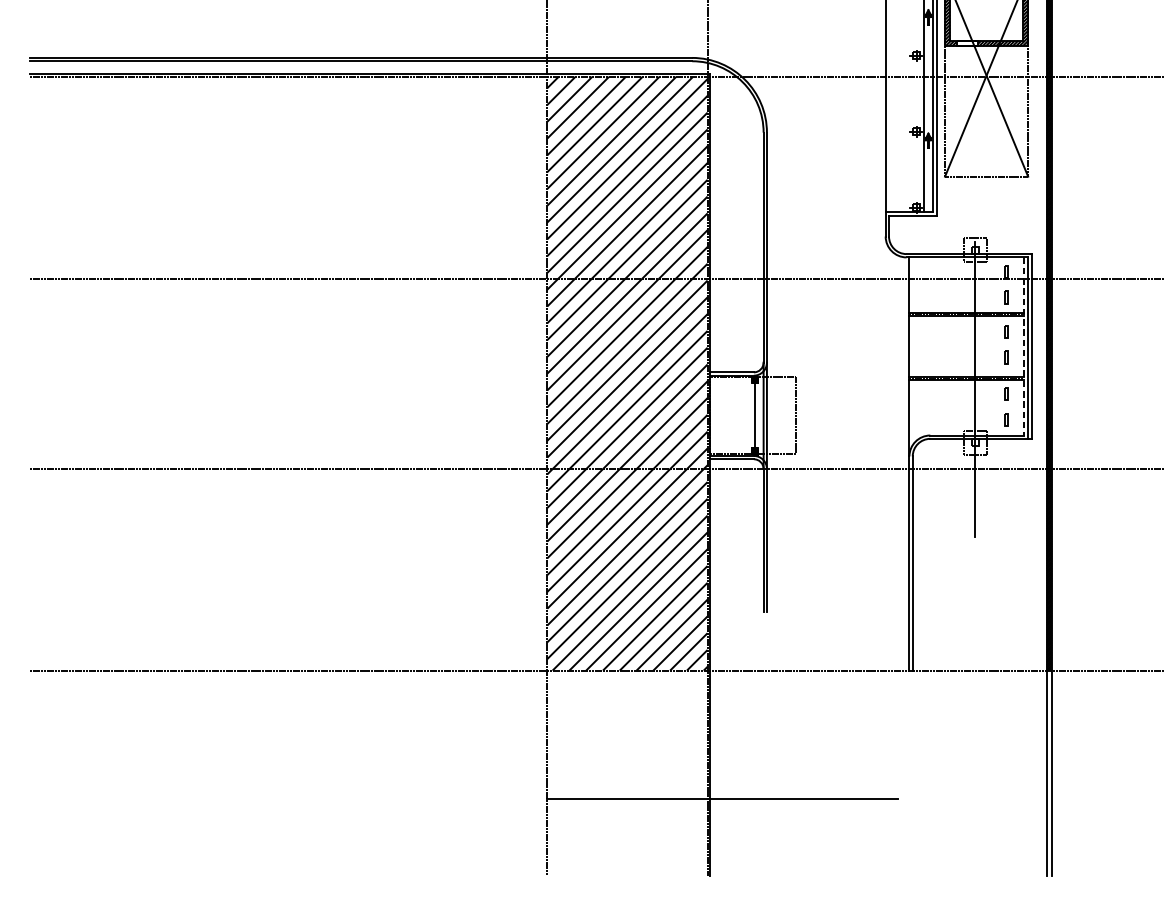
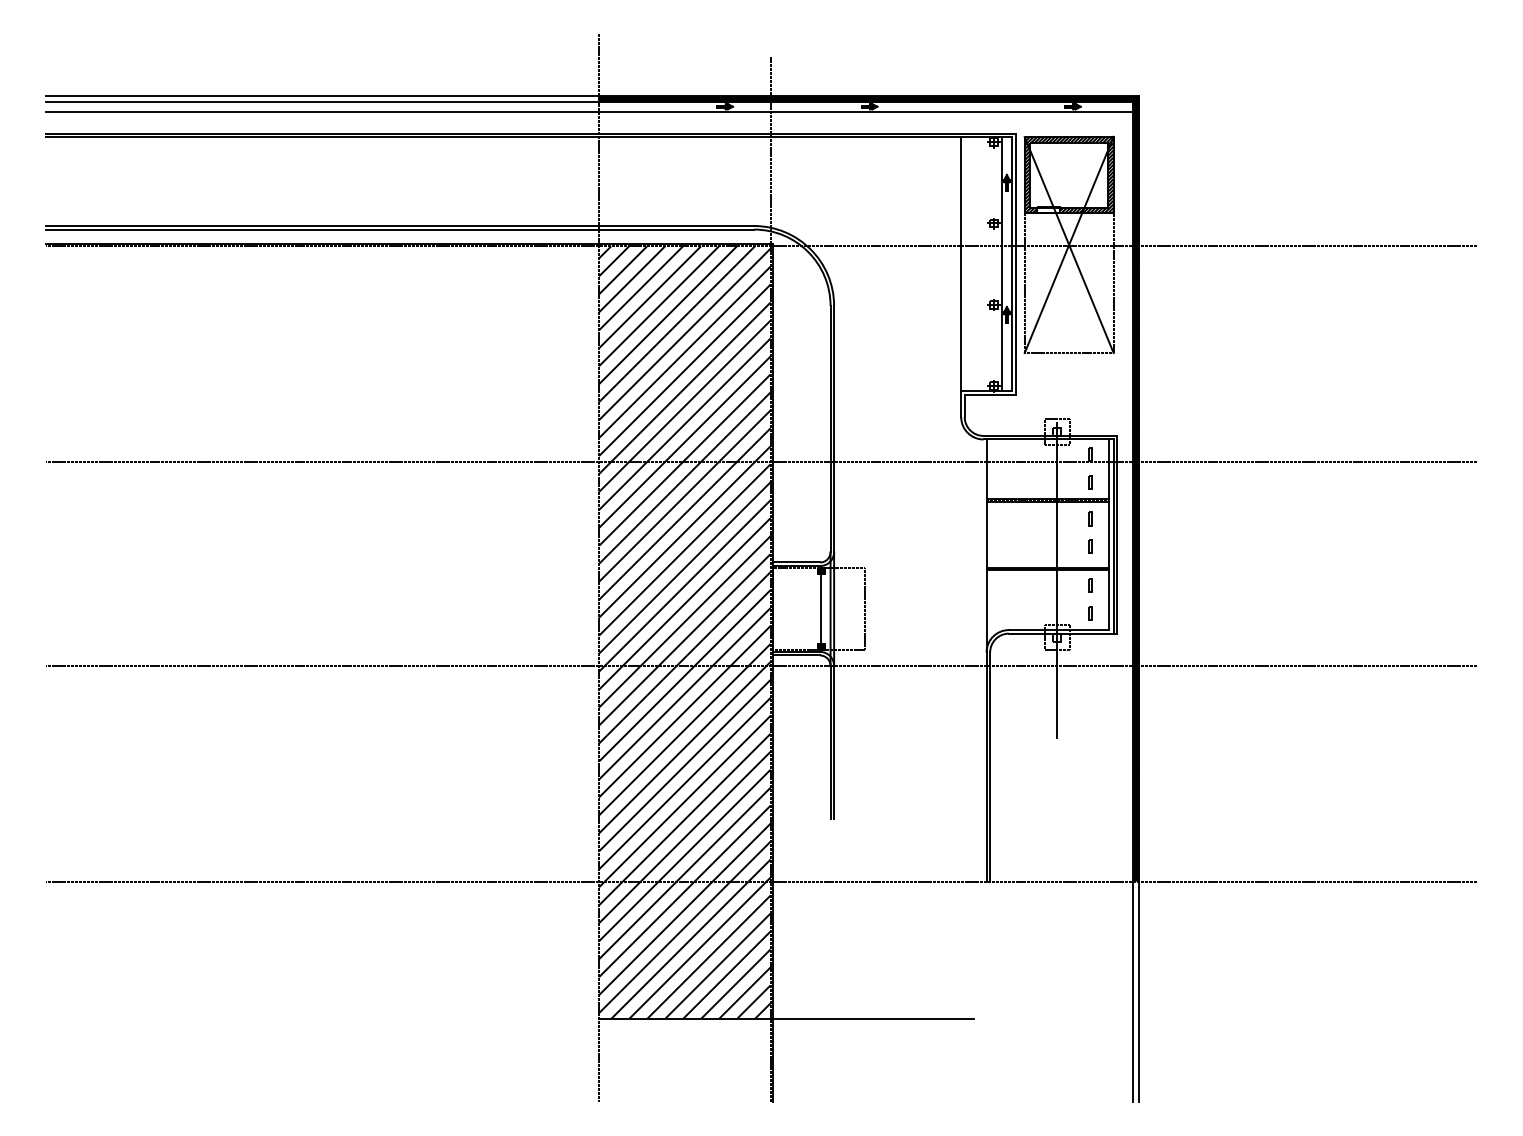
line: (1024, 347) -> (1109, 535), dashed -> solid
hatch: (627, 734) -> (684, 949), added

